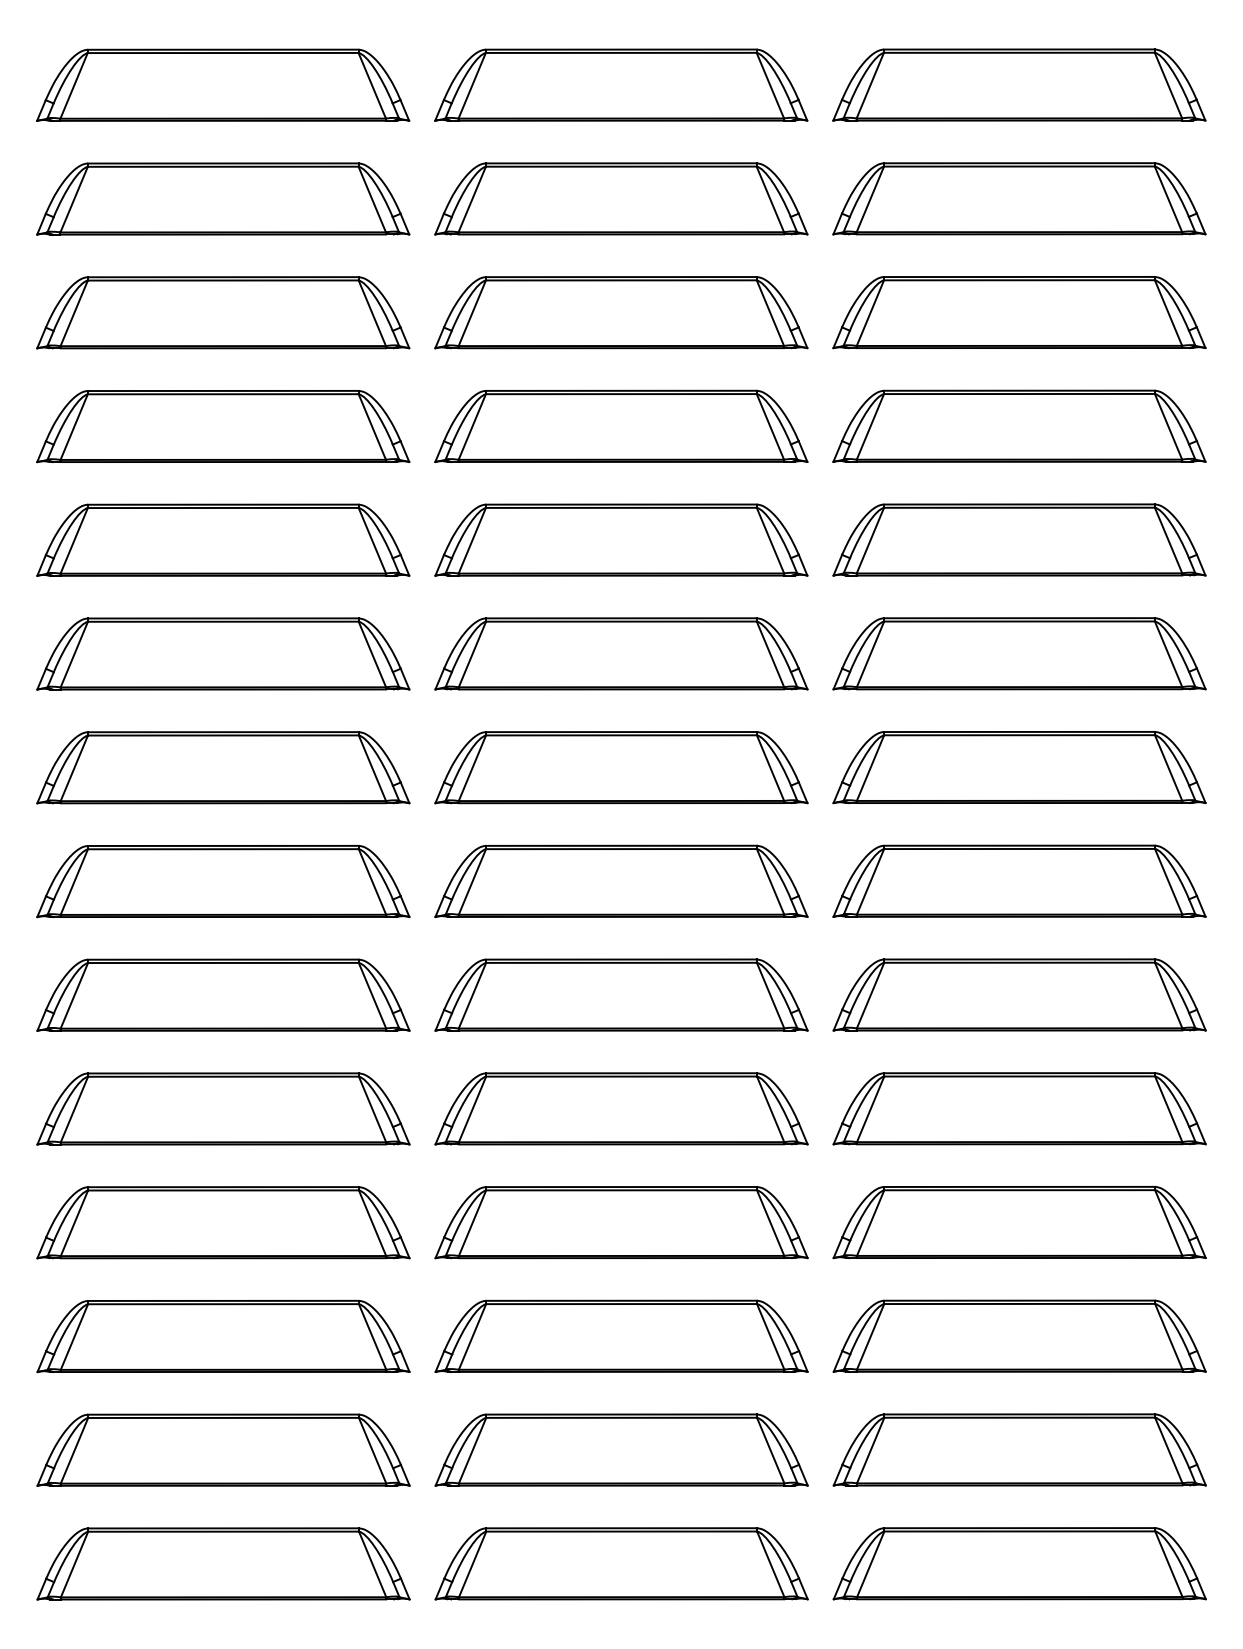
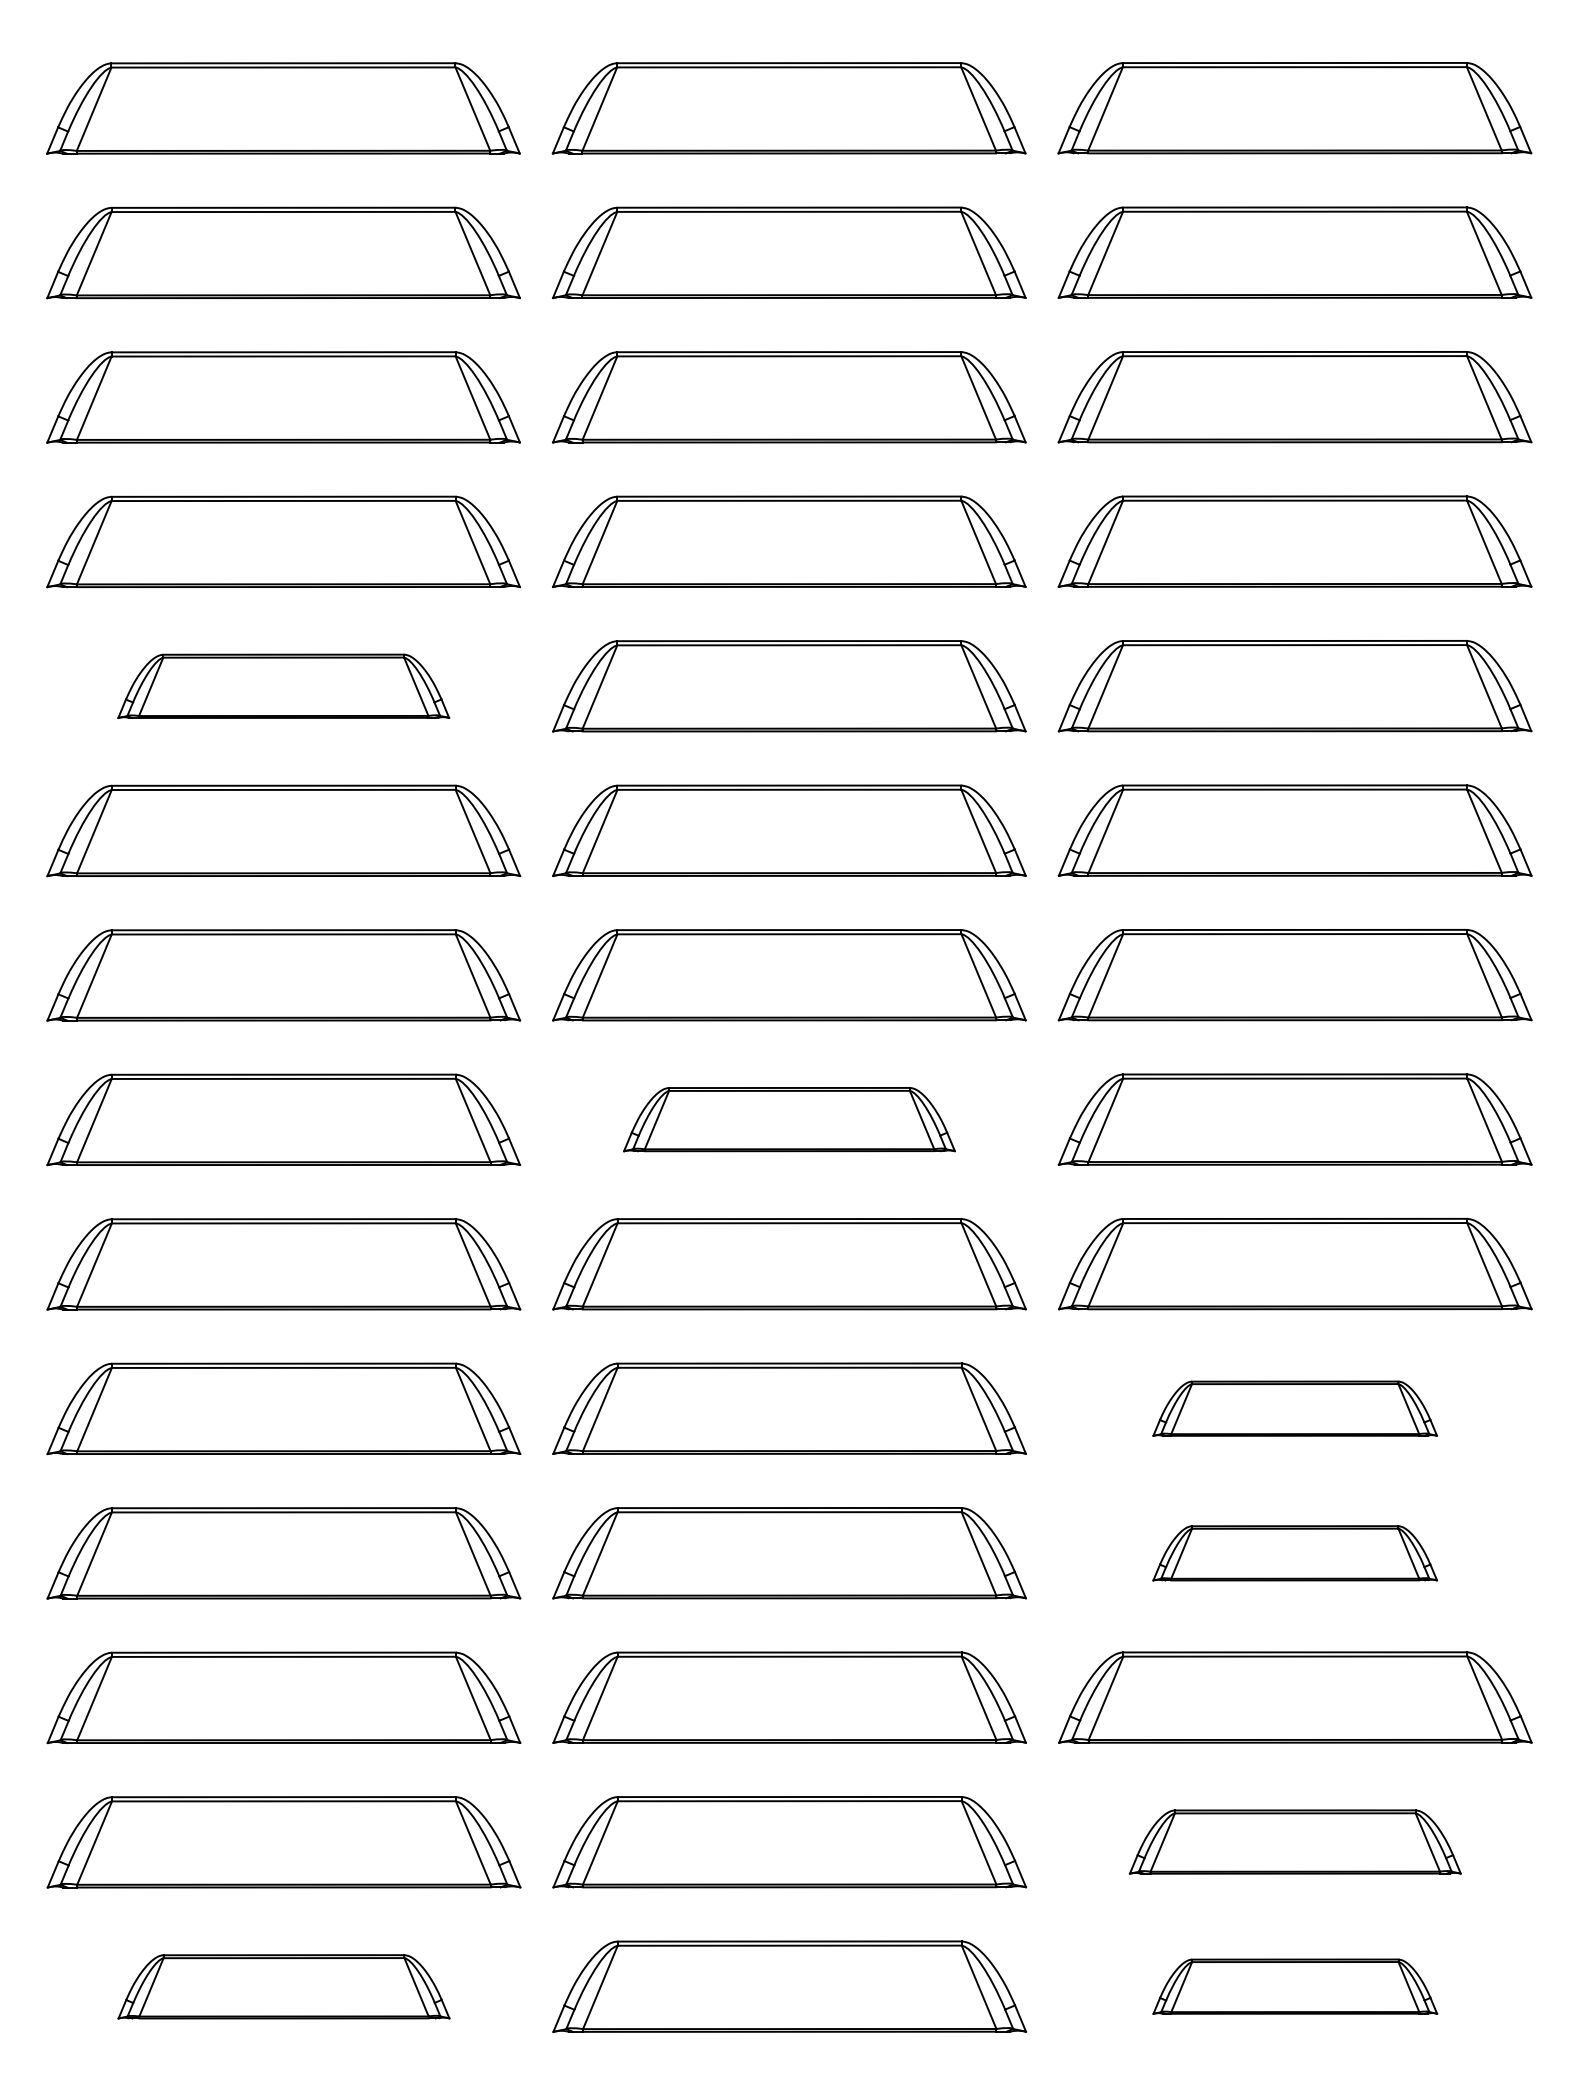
part: (223, 539) -> (283, 685), size x0.7
part: (621, 880) -> (789, 1118), size x0.7
part: (1019, 1108) -> (1295, 1408), size x0.6
part: (1019, 1222) -> (1295, 1553), size x0.6
part: (1019, 1449) -> (1295, 1841), size x0.7
part: (223, 1563) -> (283, 1986), size x0.7
part: (1019, 1563) -> (1295, 1986), size x0.6

